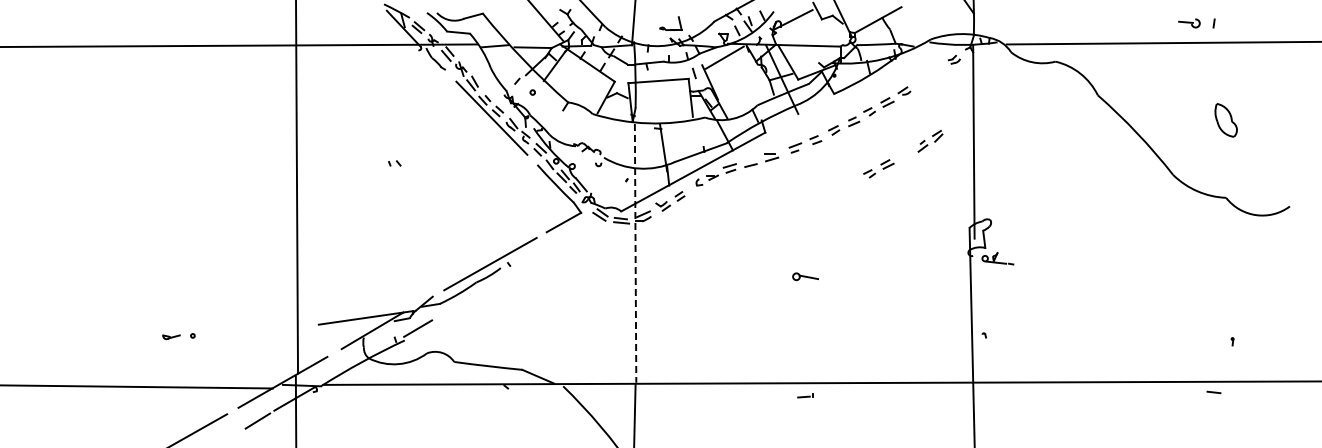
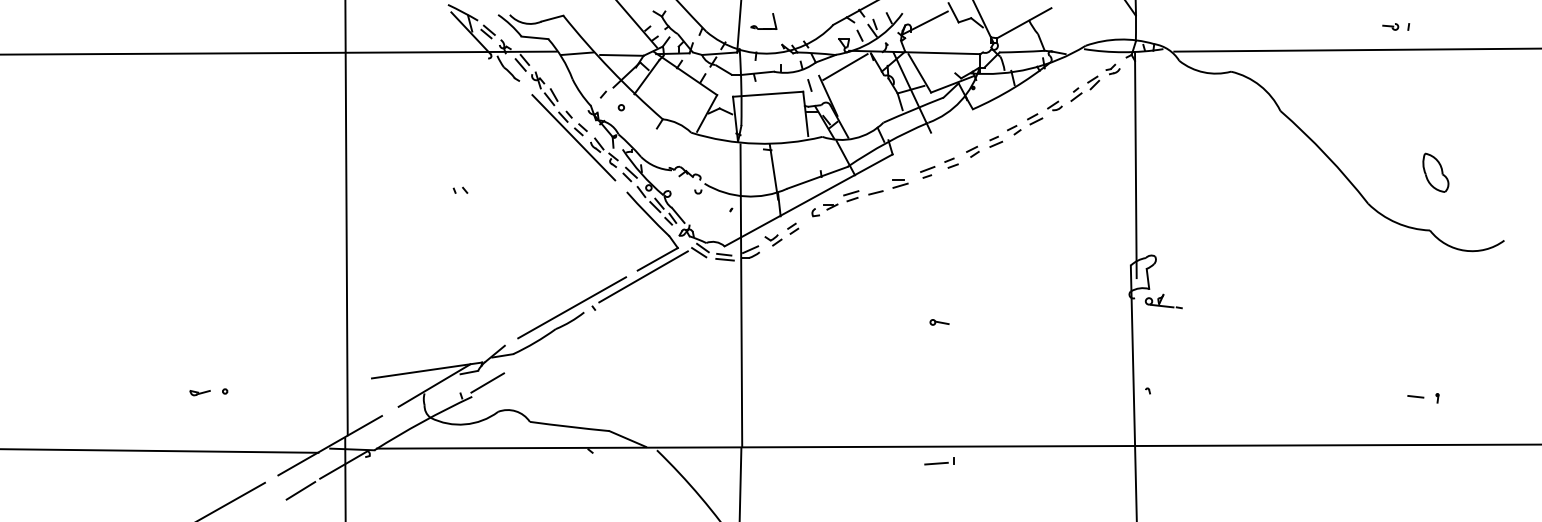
part: (1197, 22) -> (1396, 26), size x0.62
part: (670, 23) -> (763, 21), moved
part: (1225, 120) -> (1435, 172), moved
part: (930, 141) -> (1085, 89), moved
part: (878, 168) -> (1024, 196), removed
line: (551, 237) -> (643, 276), added
line: (635, 253) -> (741, 295), dashed -> solid
part: (805, 276) -> (939, 322), size x0.62
line: (1213, 392) -> (1415, 396), moved
part: (805, 395) -> (939, 460), size x1.67

